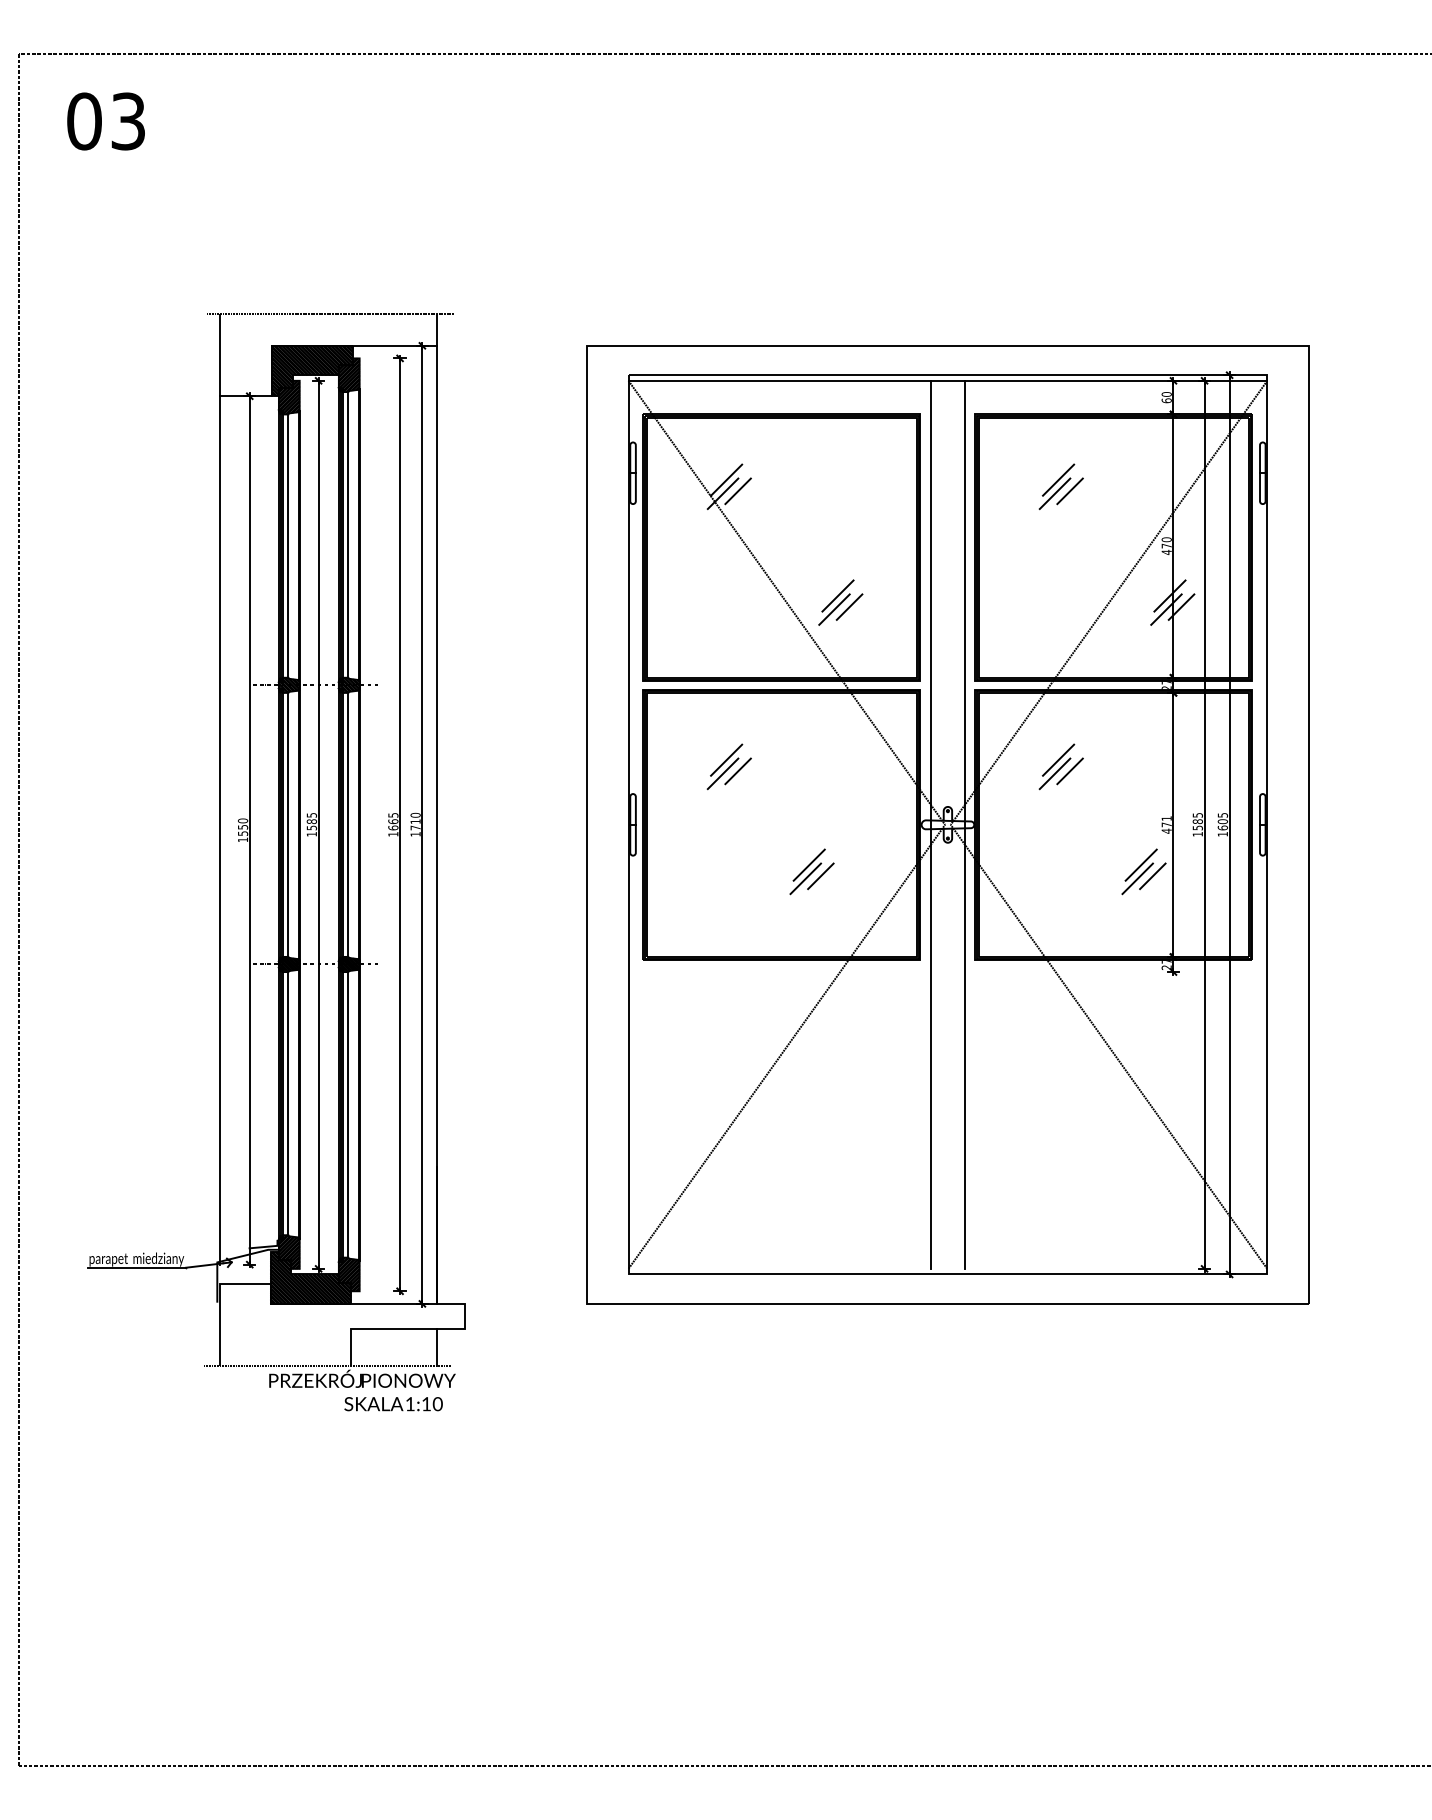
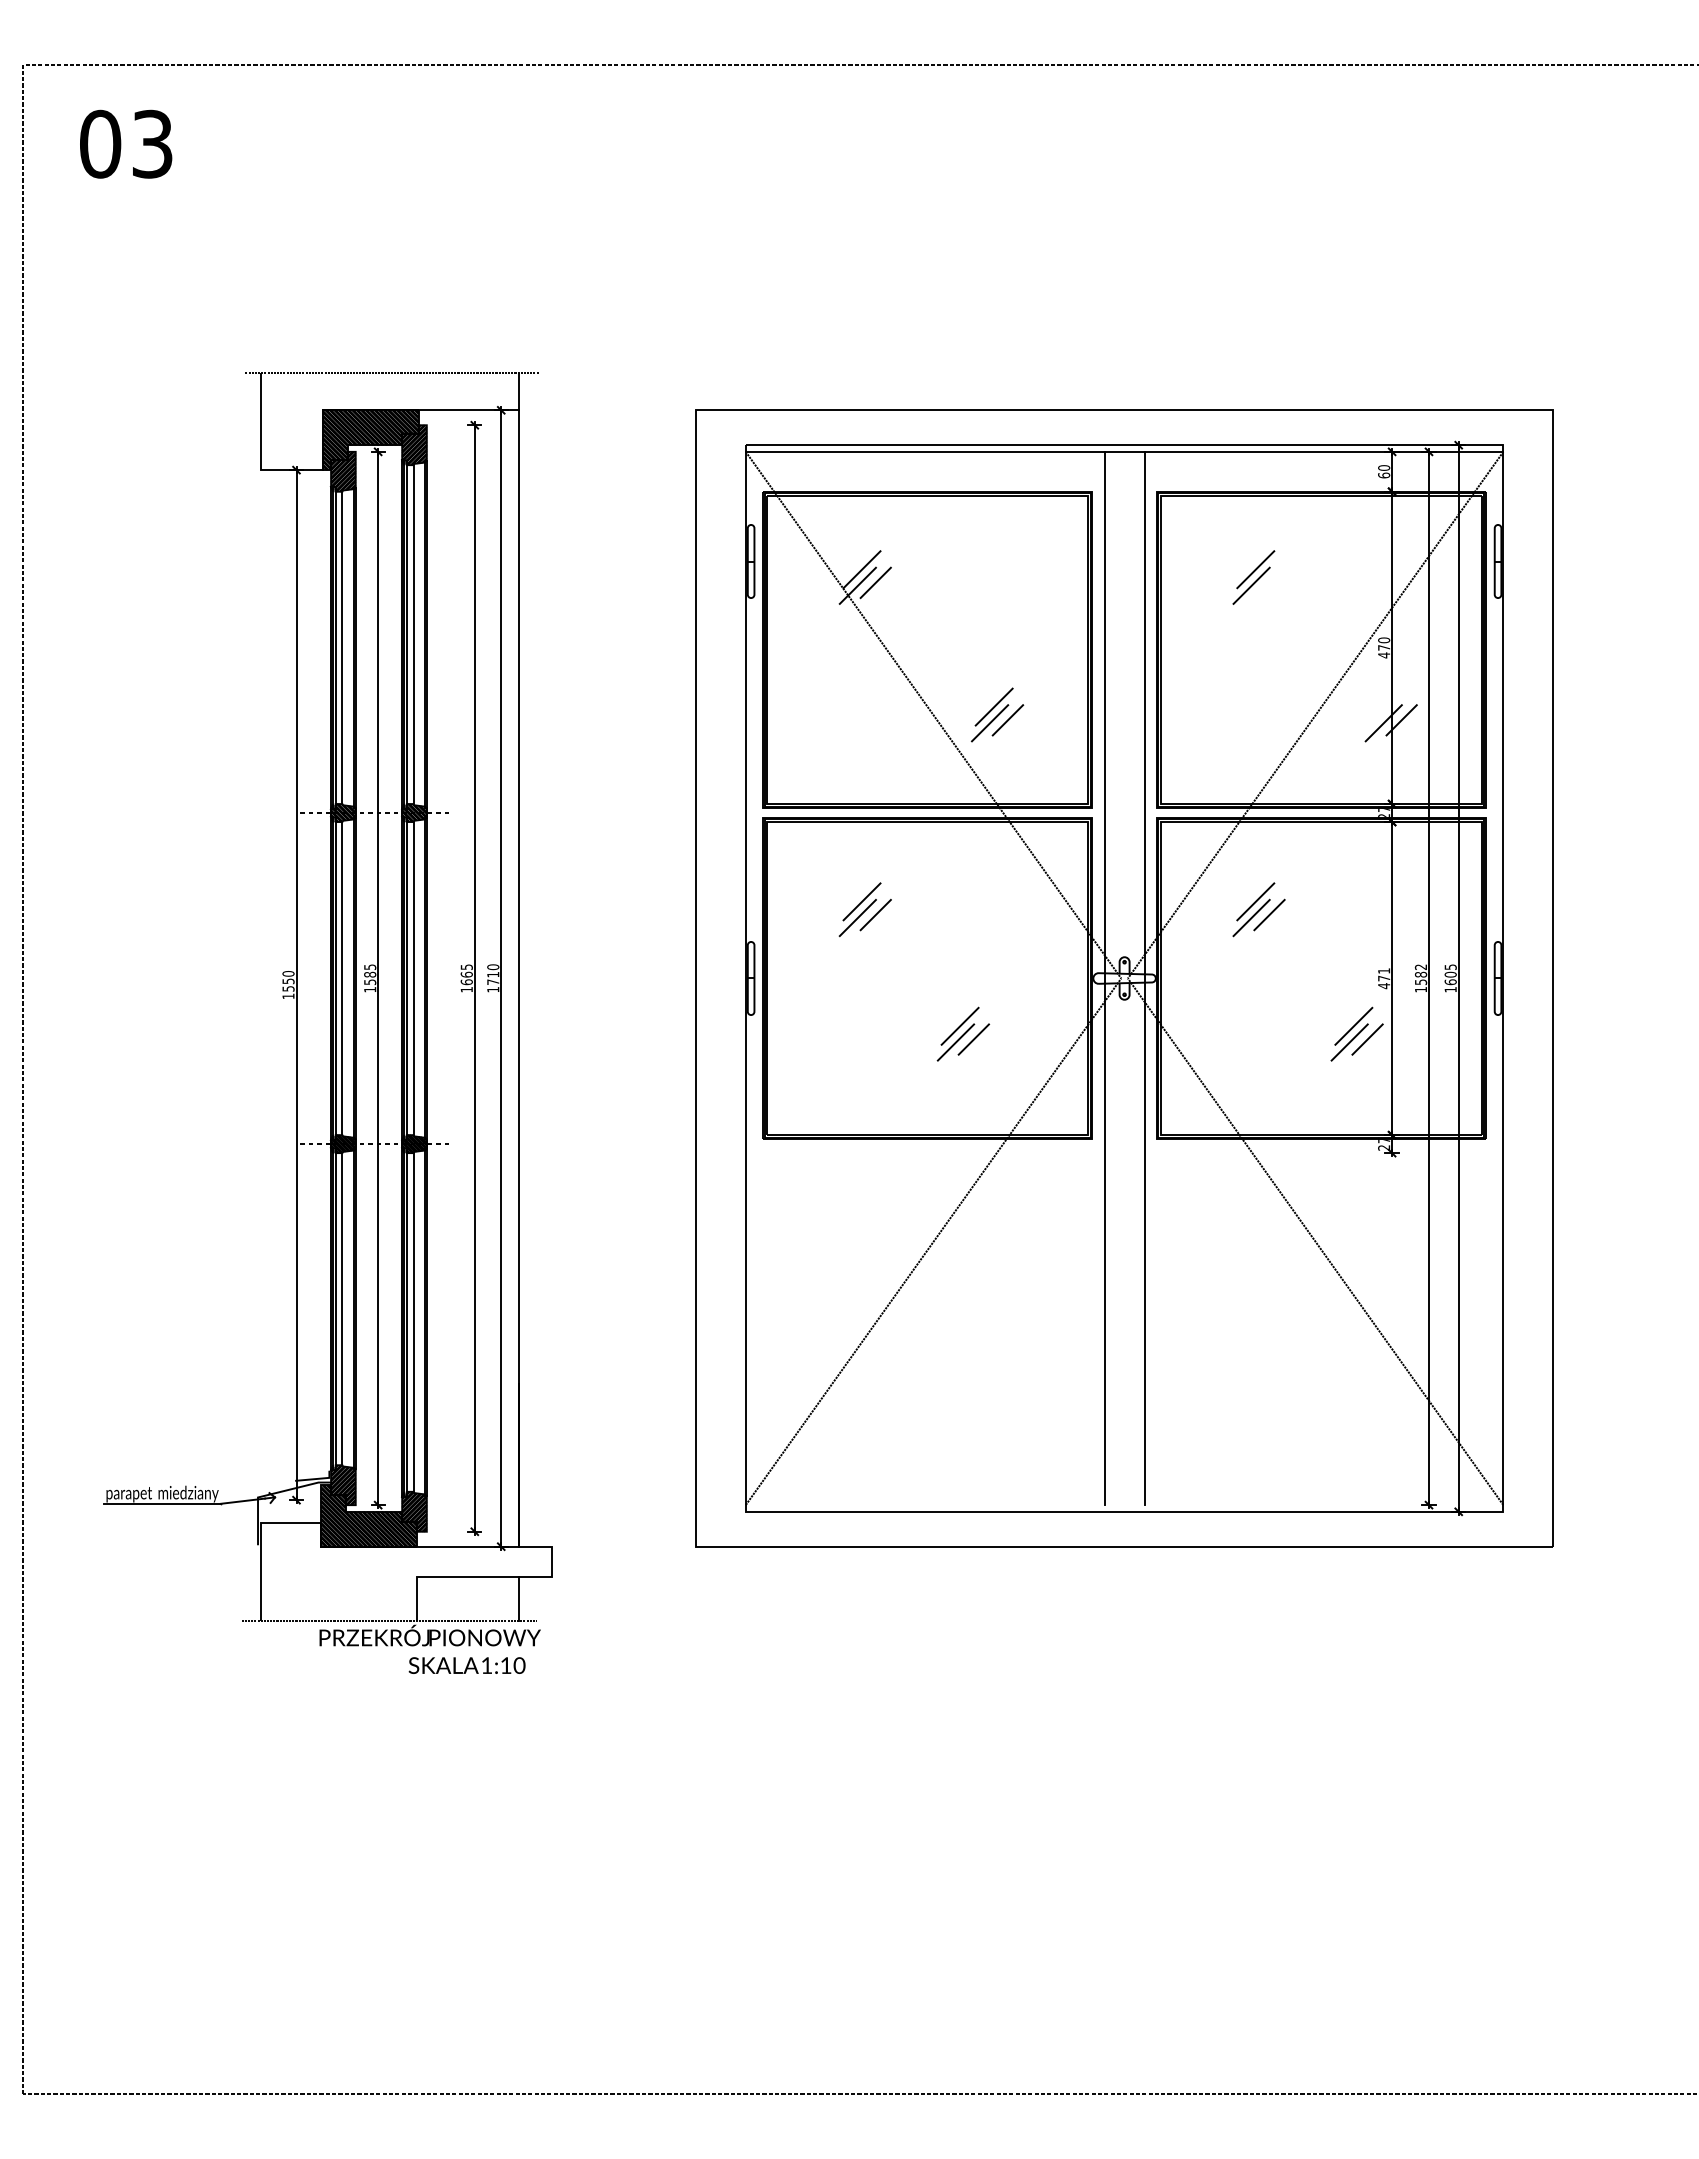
line: (1070, 490) -> (1269, 582), removed
line: (1169, 595) -> (1387, 706), removed
text: (1197, 814) -> (1420, 966), 1585 -> 1582
line: (219, 830) -> (260, 985), removed

